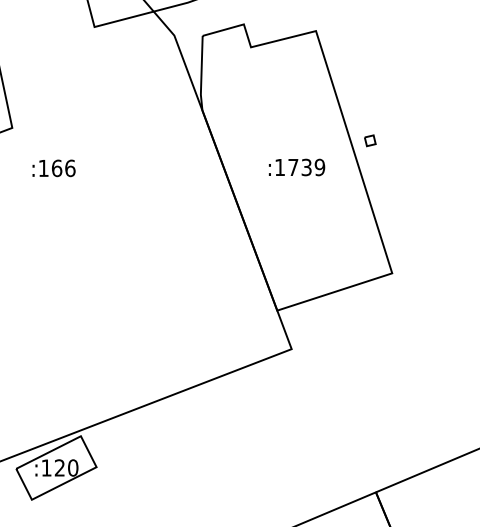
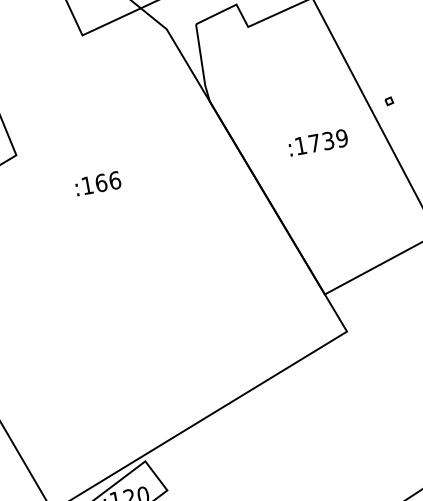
part: (370, 140) -> (389, 100), size x0.62
text: (53, 168) -> (97, 183), moved

